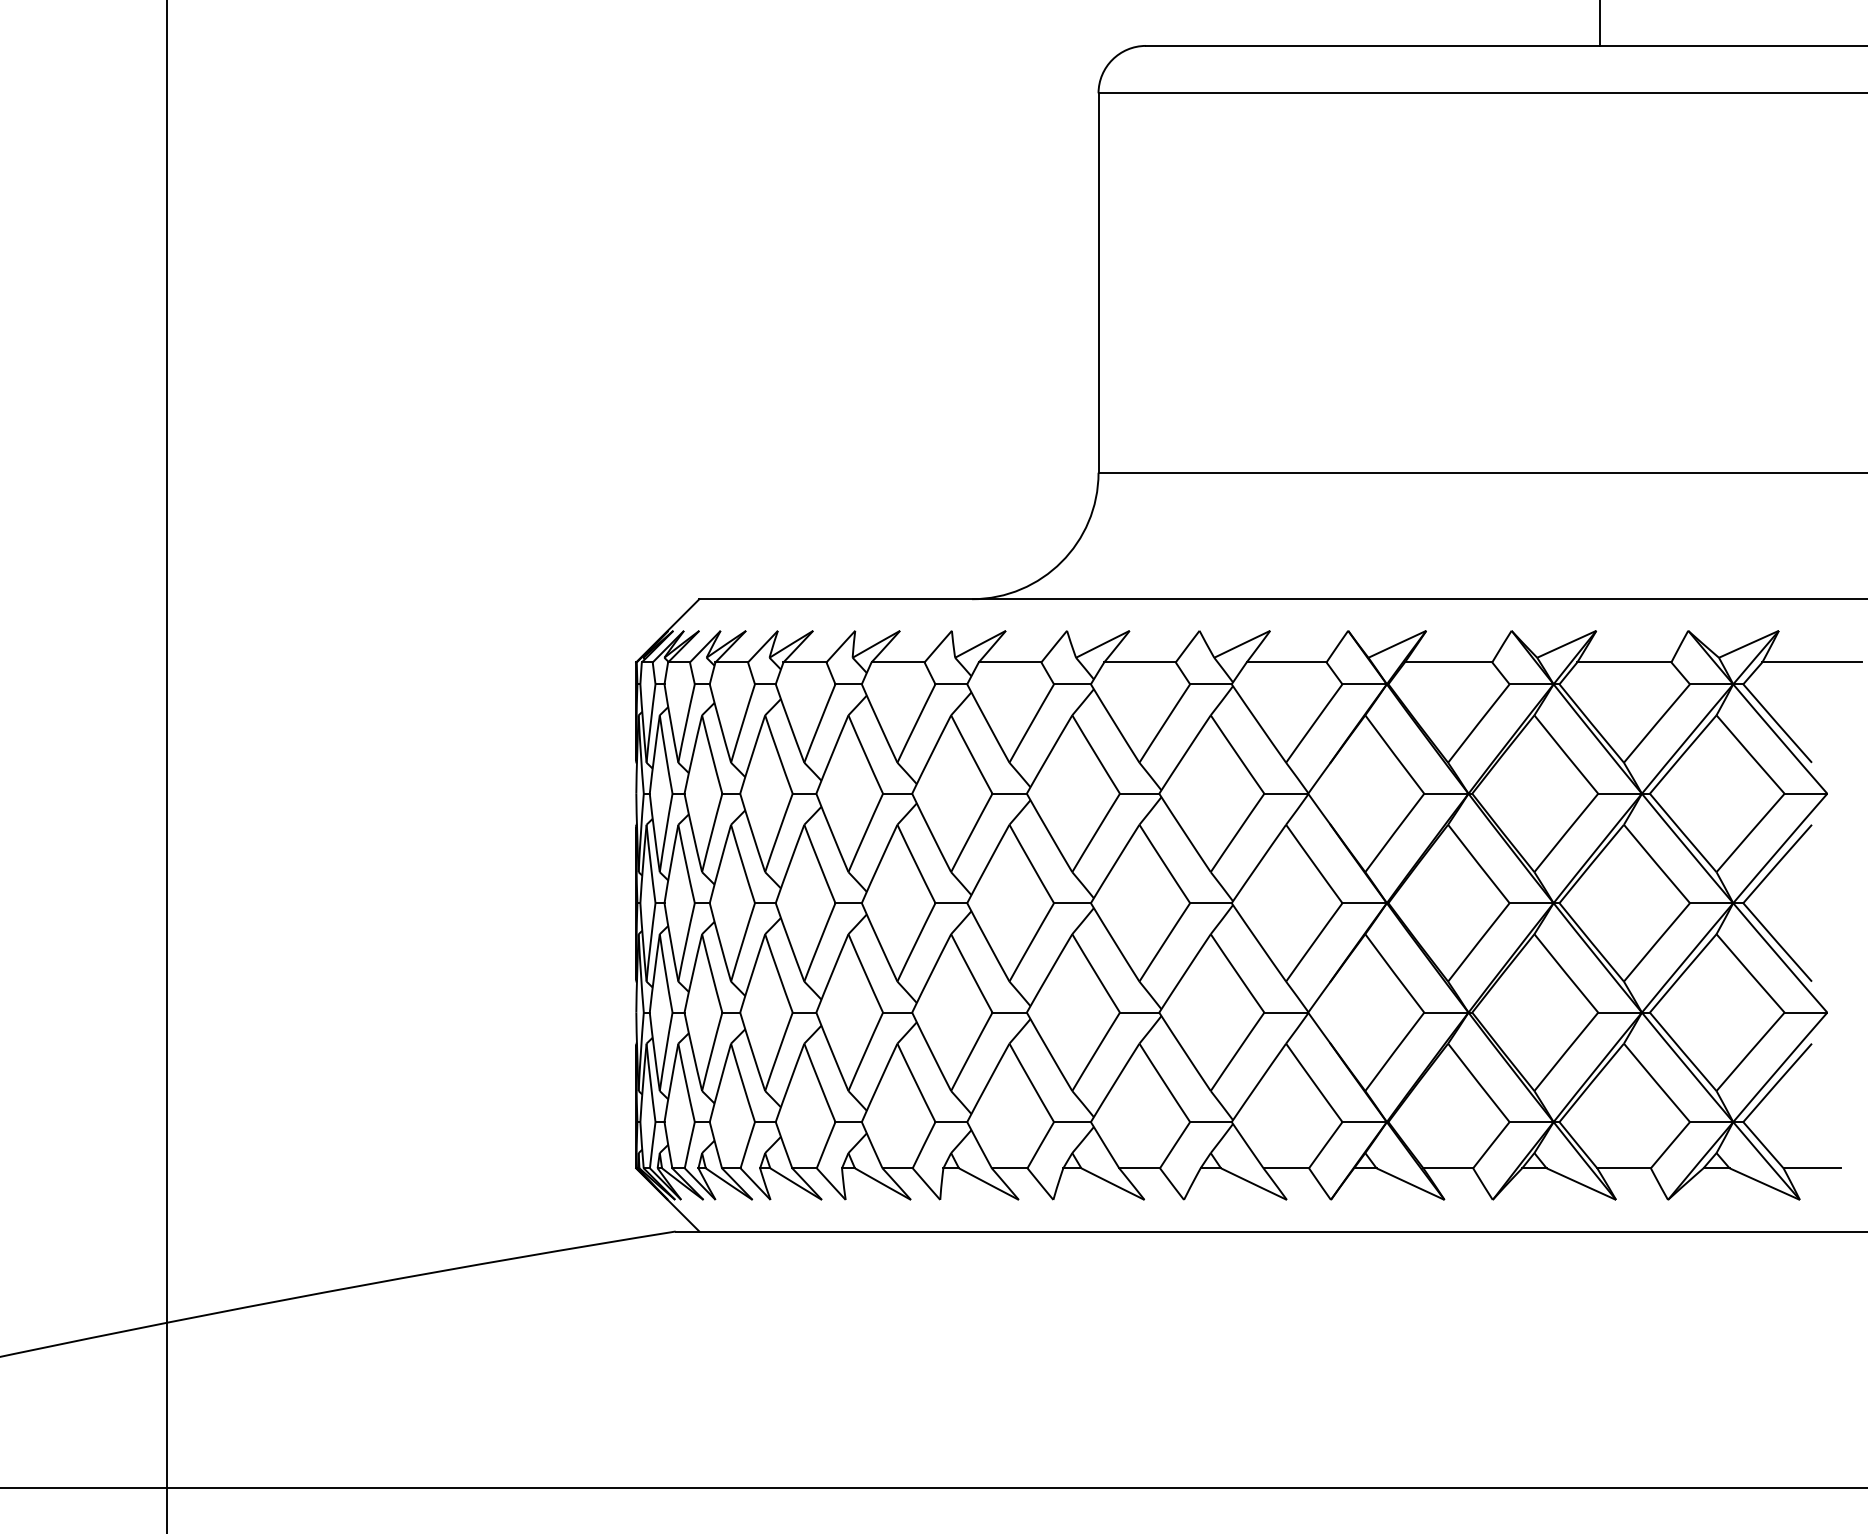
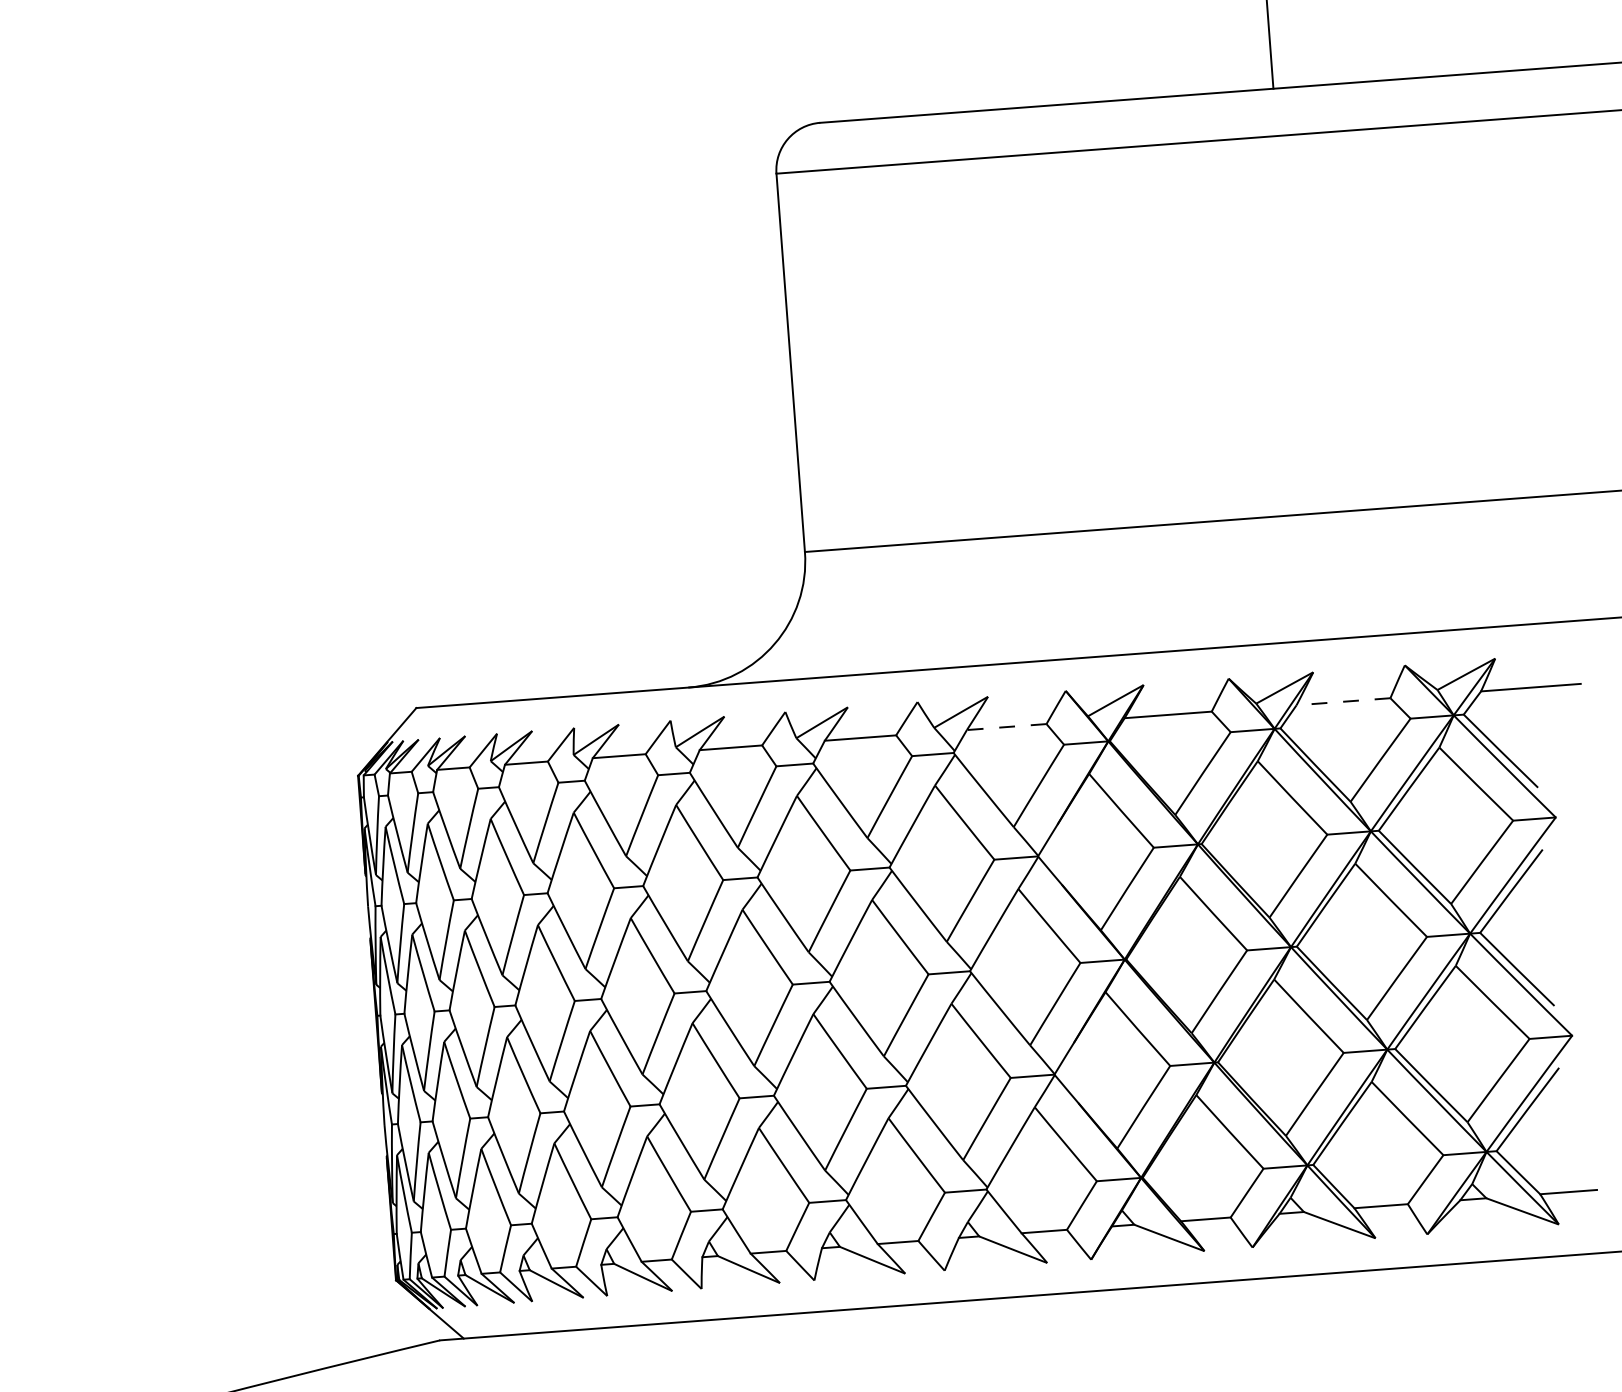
line: (1286, 662) -> (1006, 727), solid -> dashed
line: (1623, 662) -> (1342, 701), solid -> dashed

